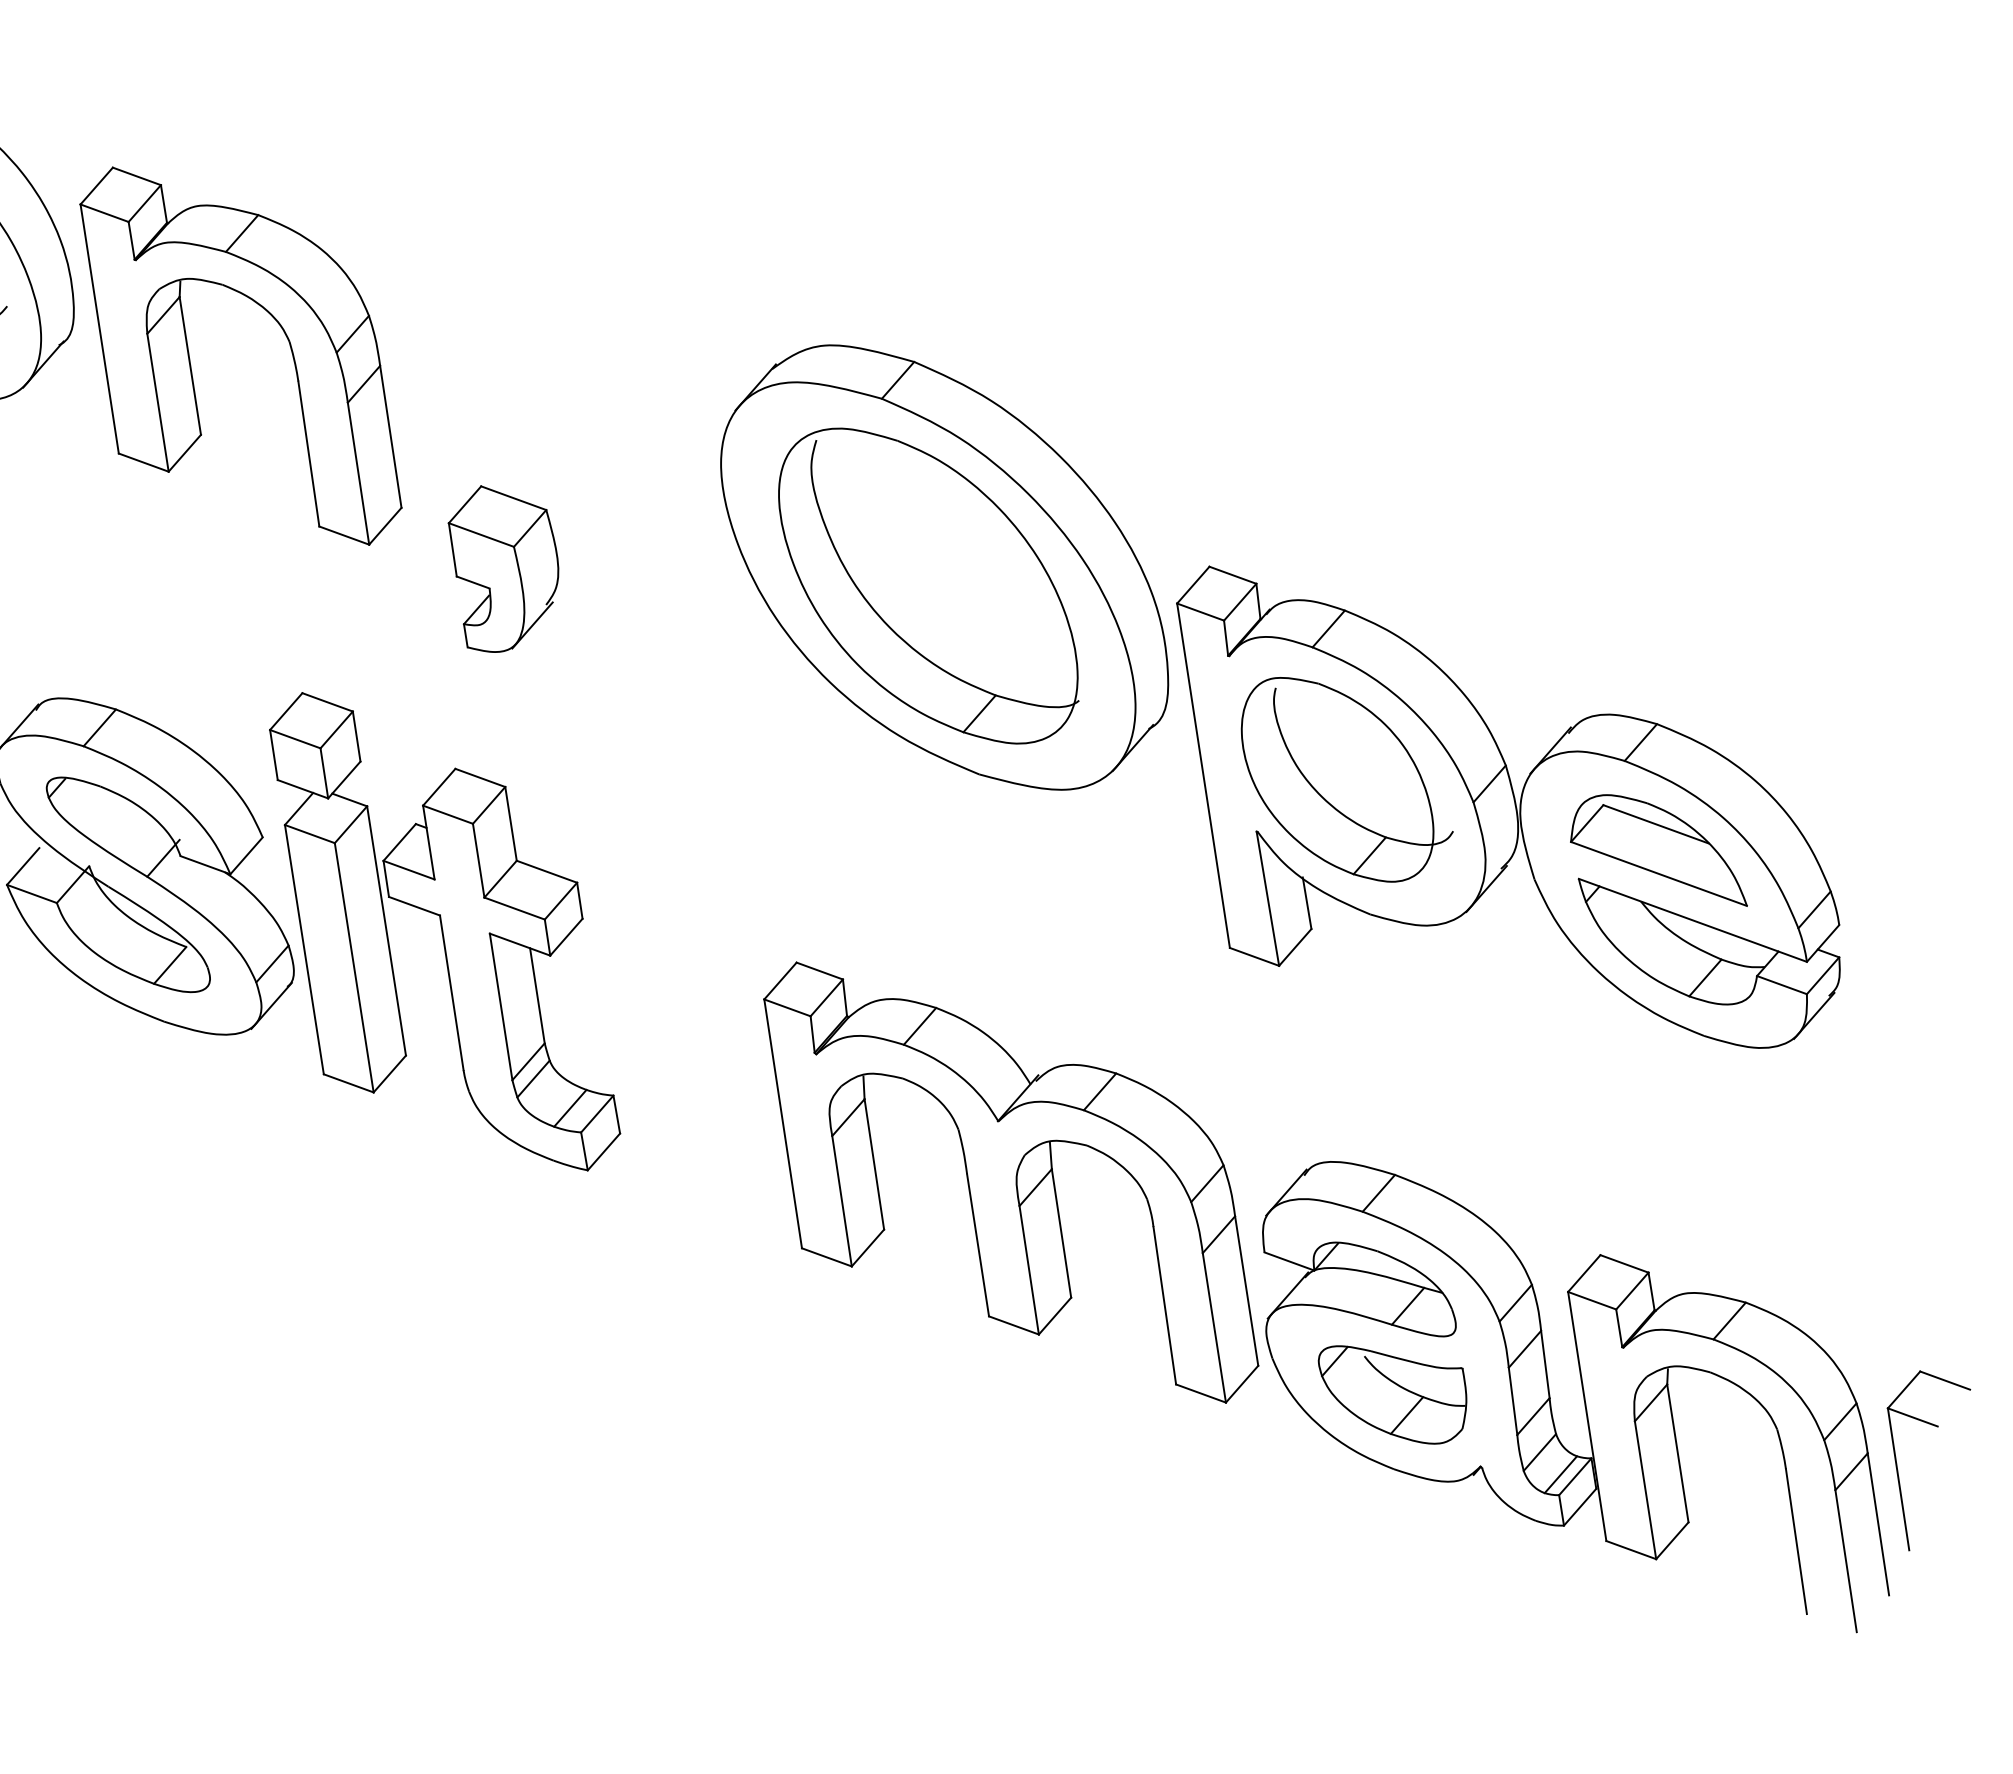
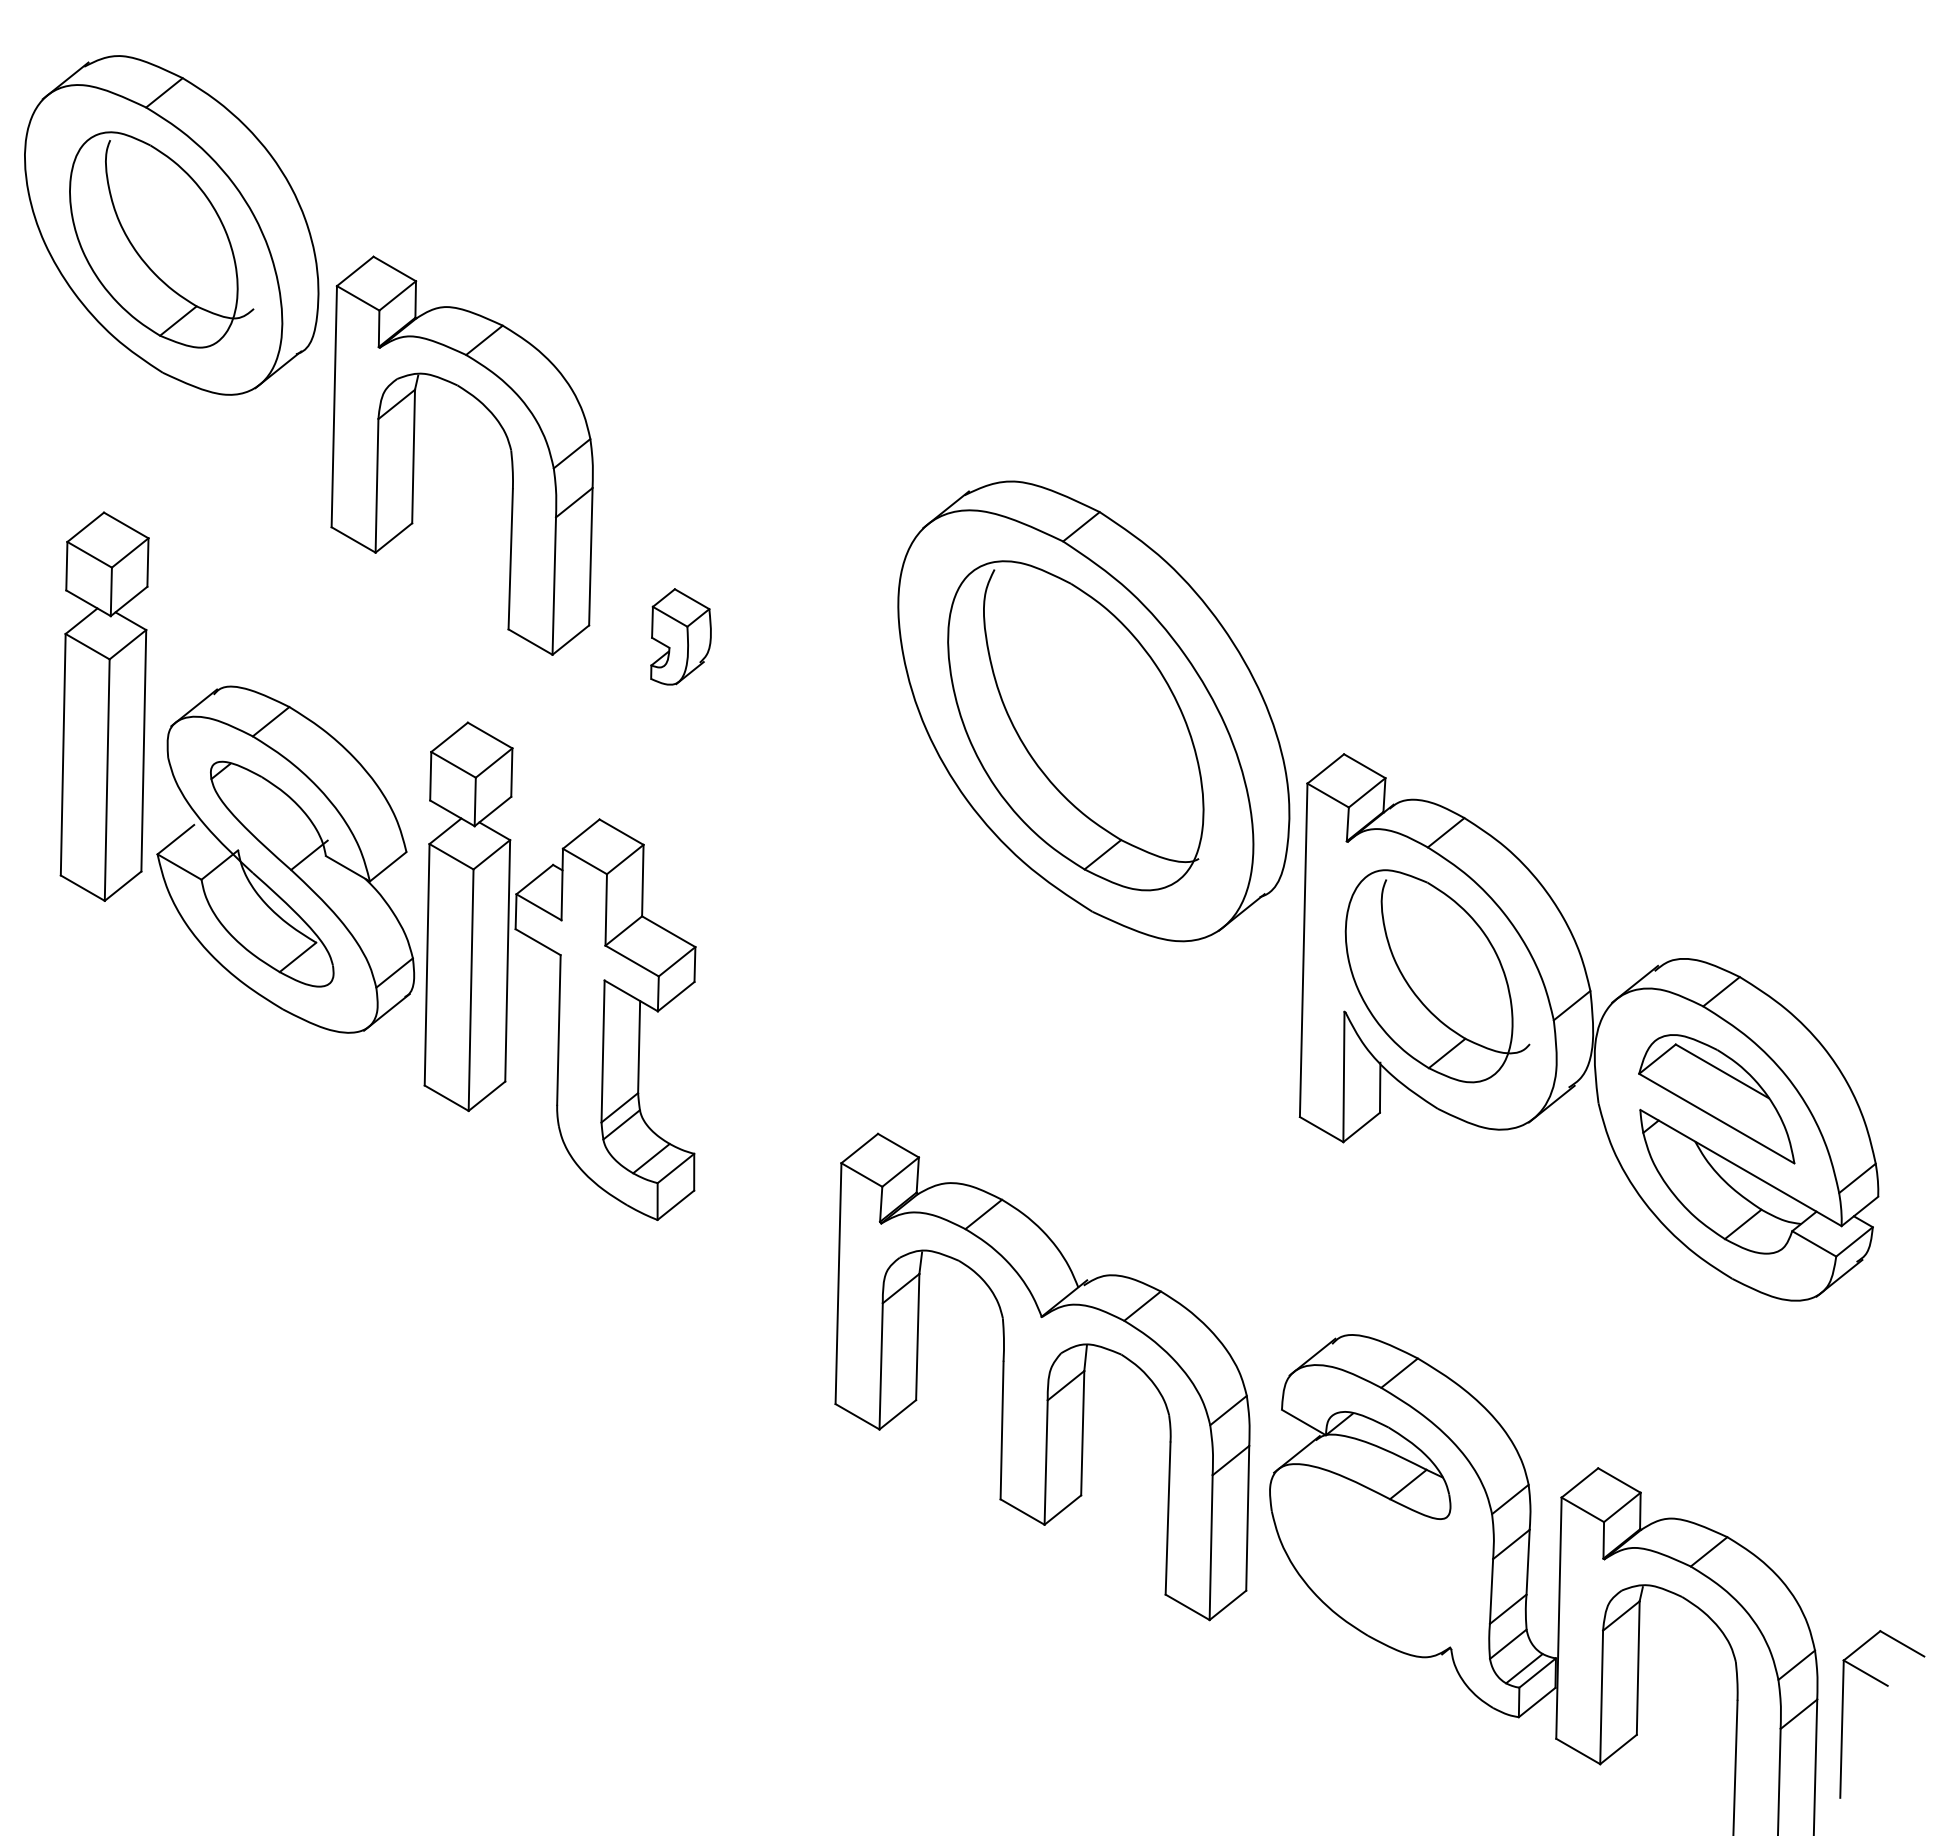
part: (191, 364) -> (414, 455), moved
part: (505, 565) -> (680, 636), size x0.6
part: (1009, 1182) -> (1042, 1376), moved
part: (1394, 1393) -> (1381, 1564), removed

